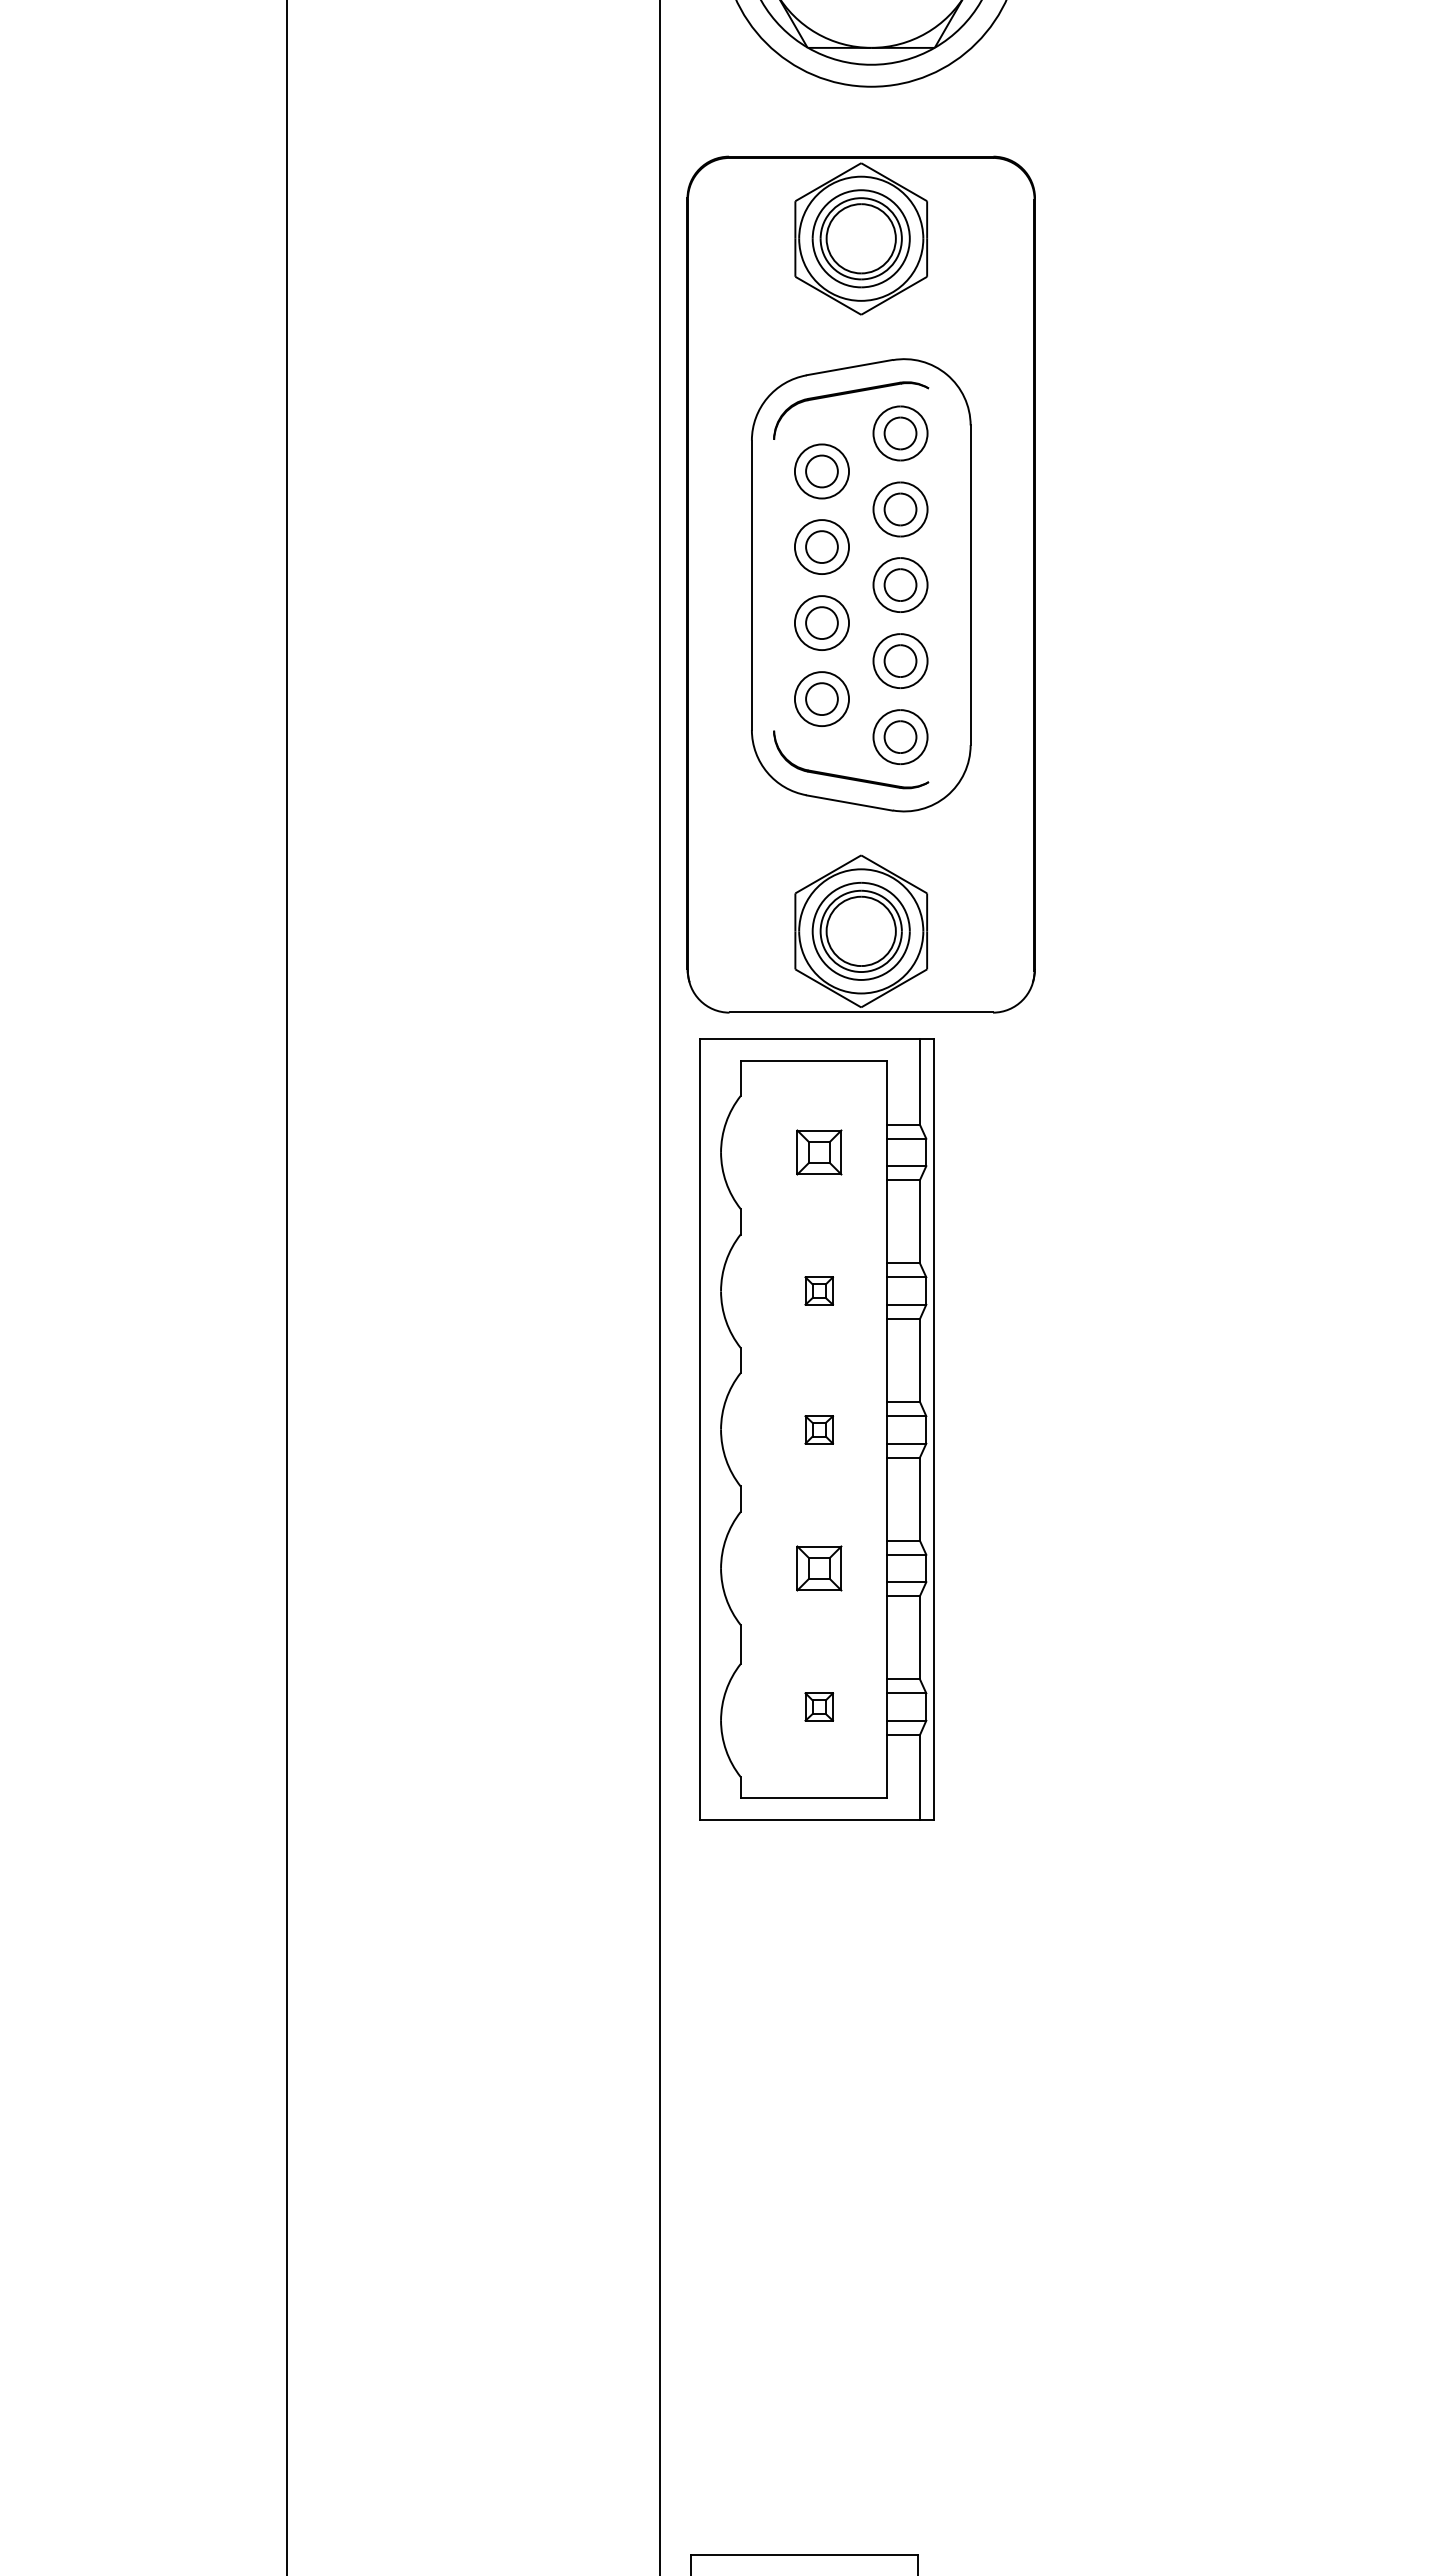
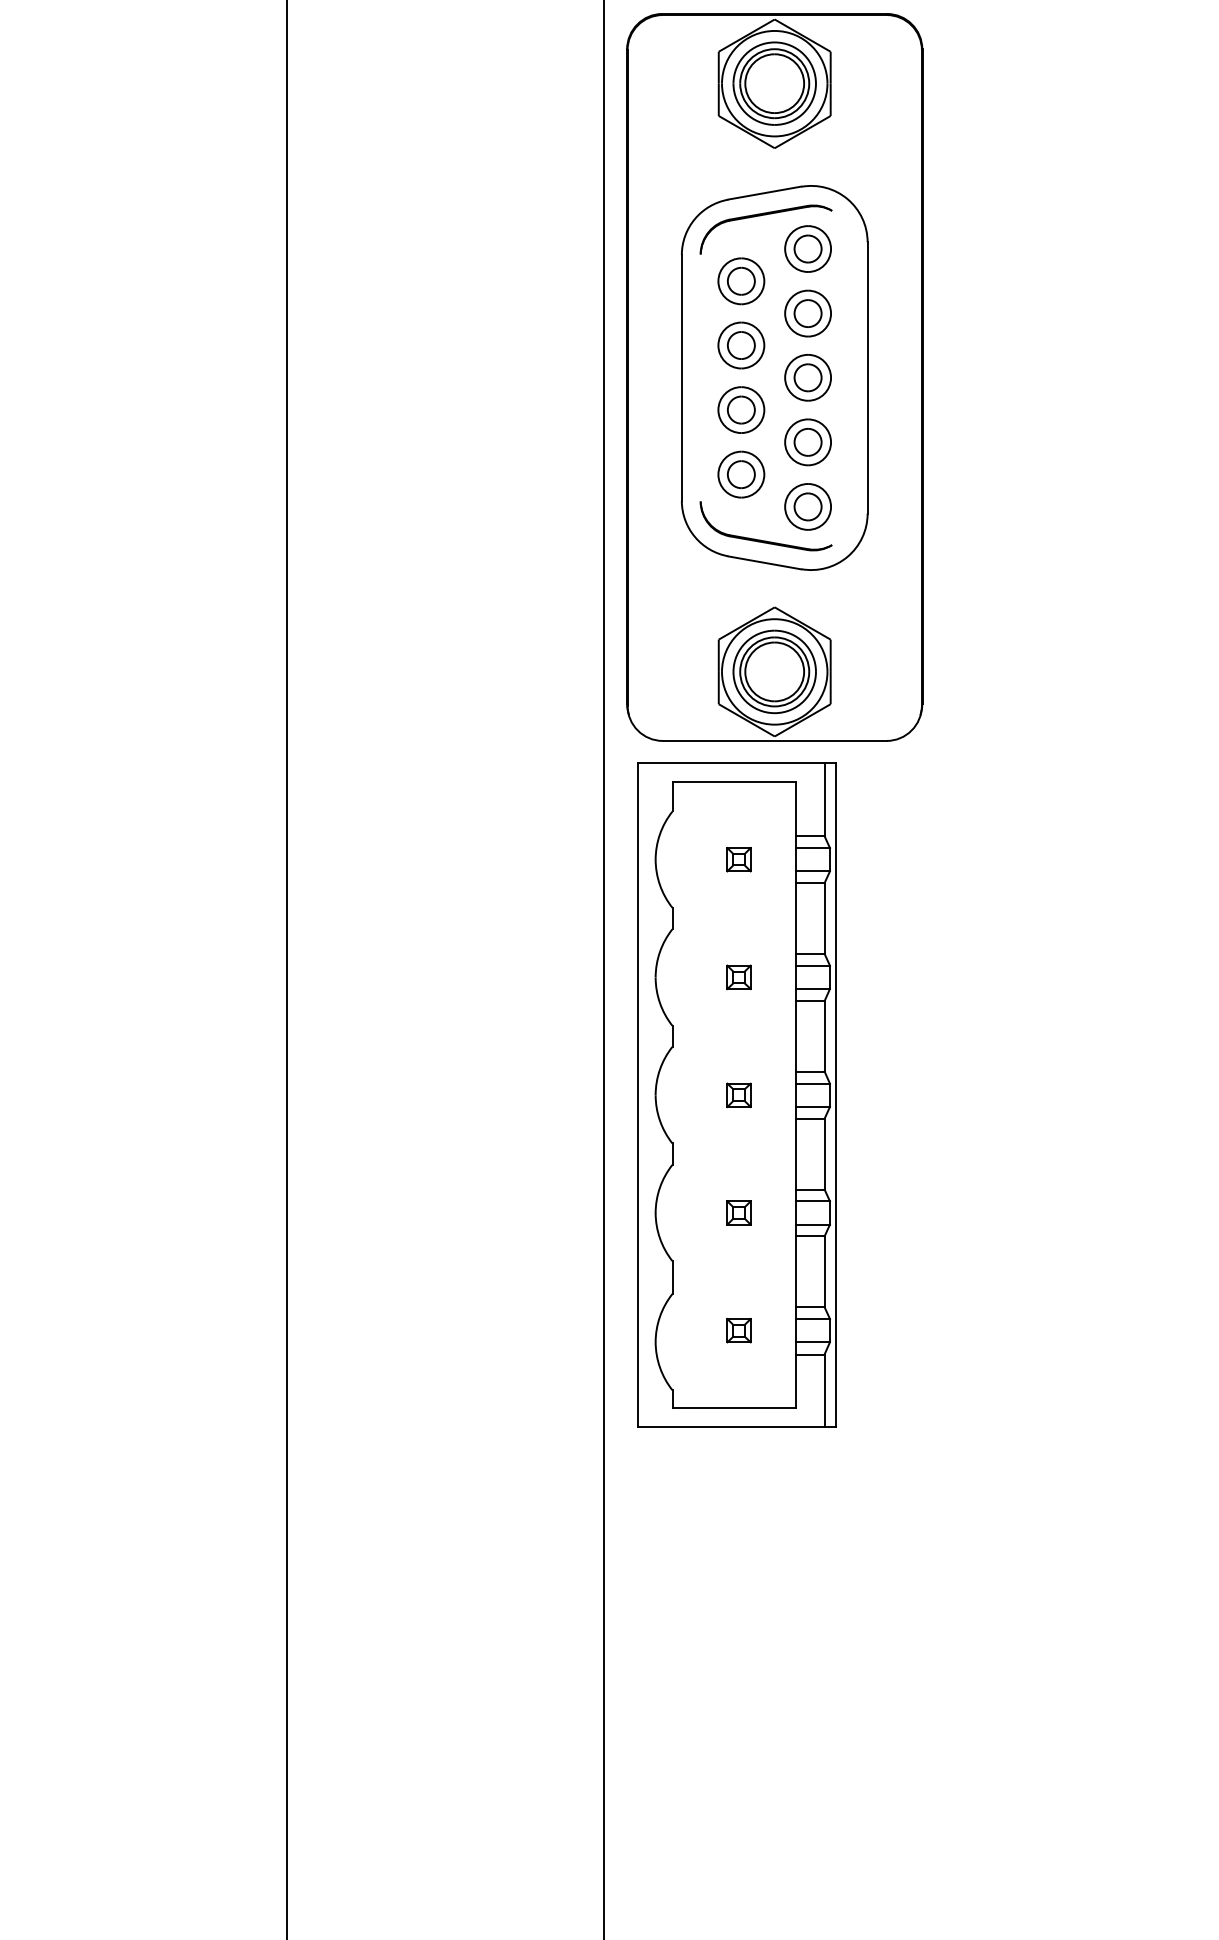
part: (818, 1152) -> (738, 859), size x0.62
part: (818, 1568) -> (738, 1213), size x0.62

